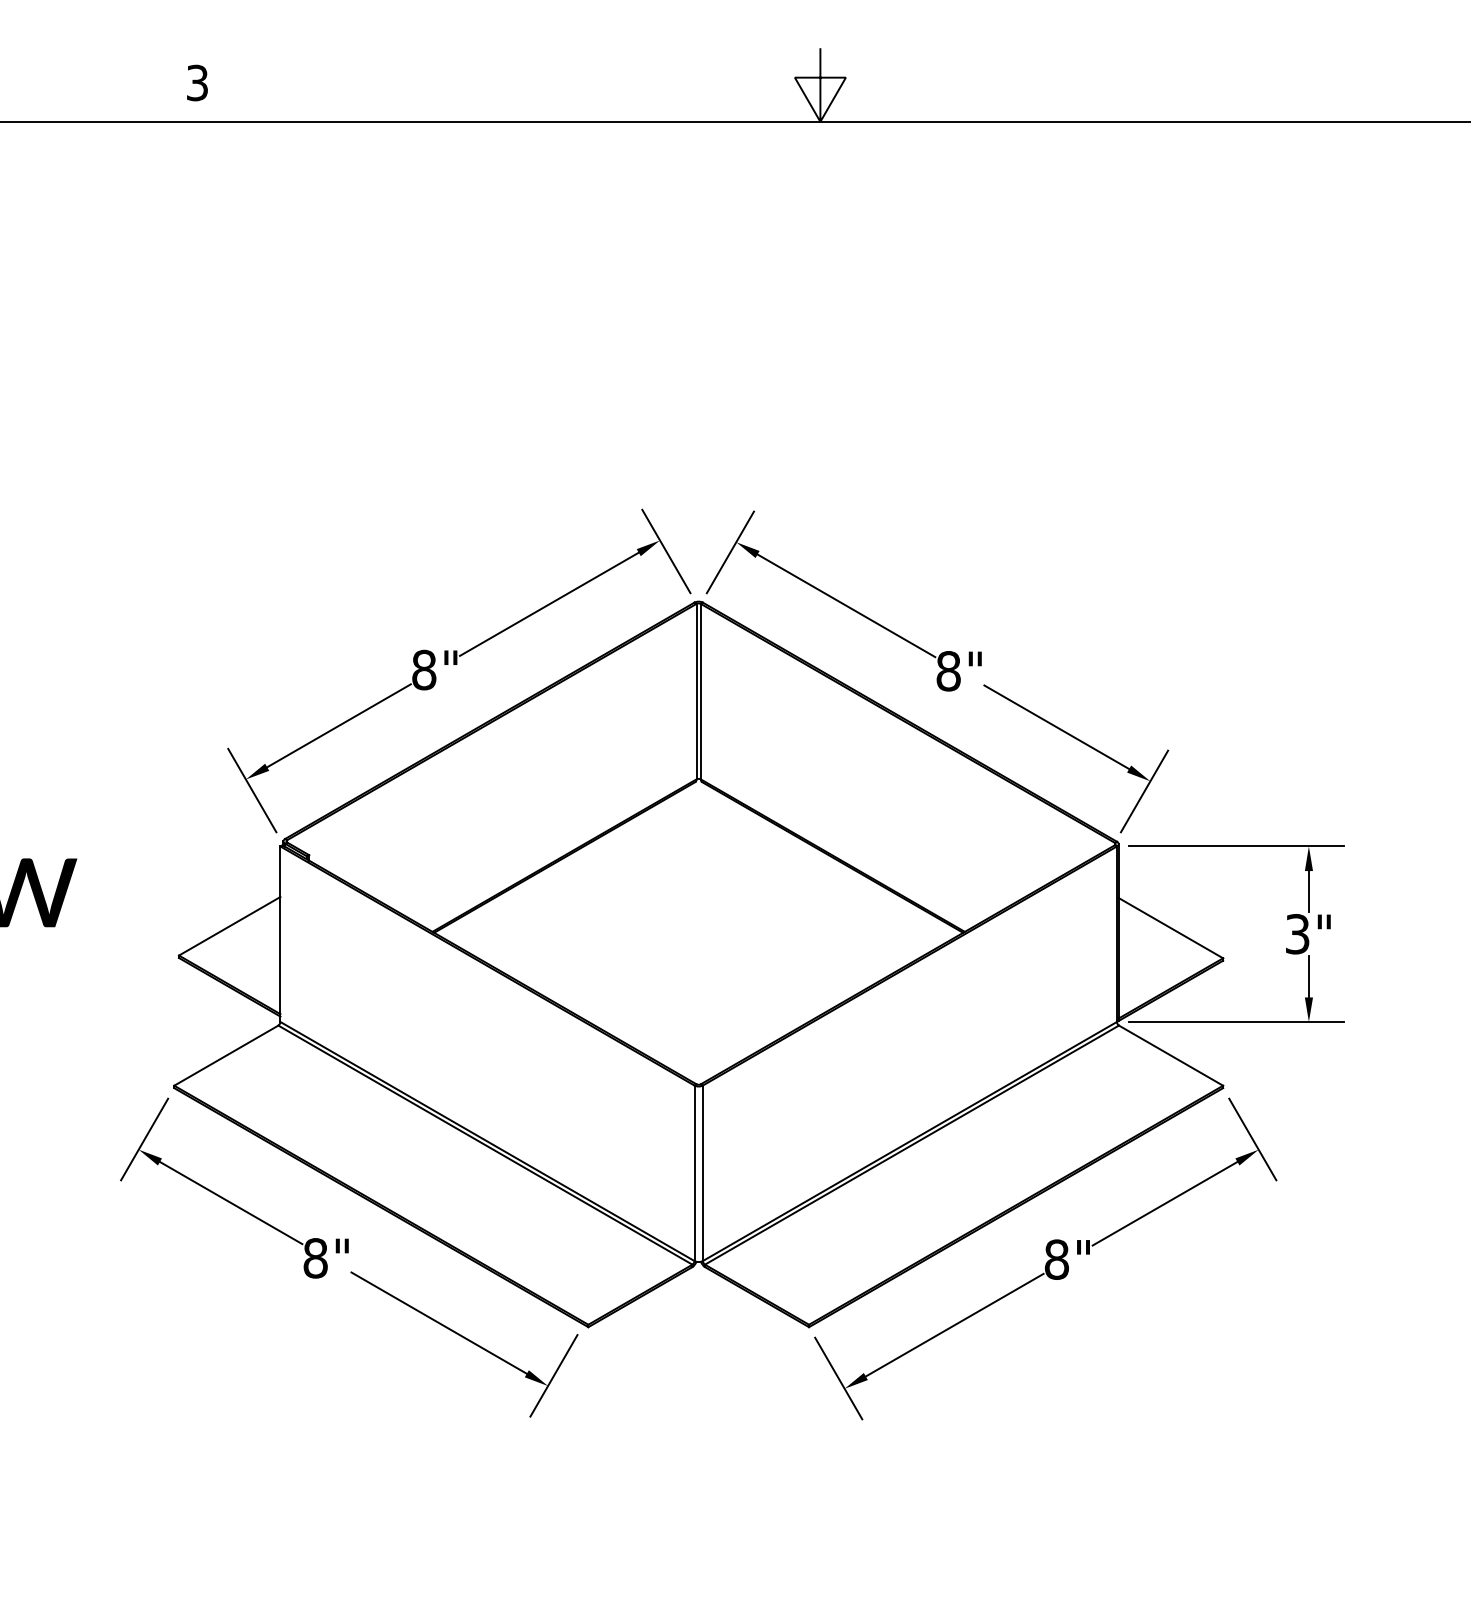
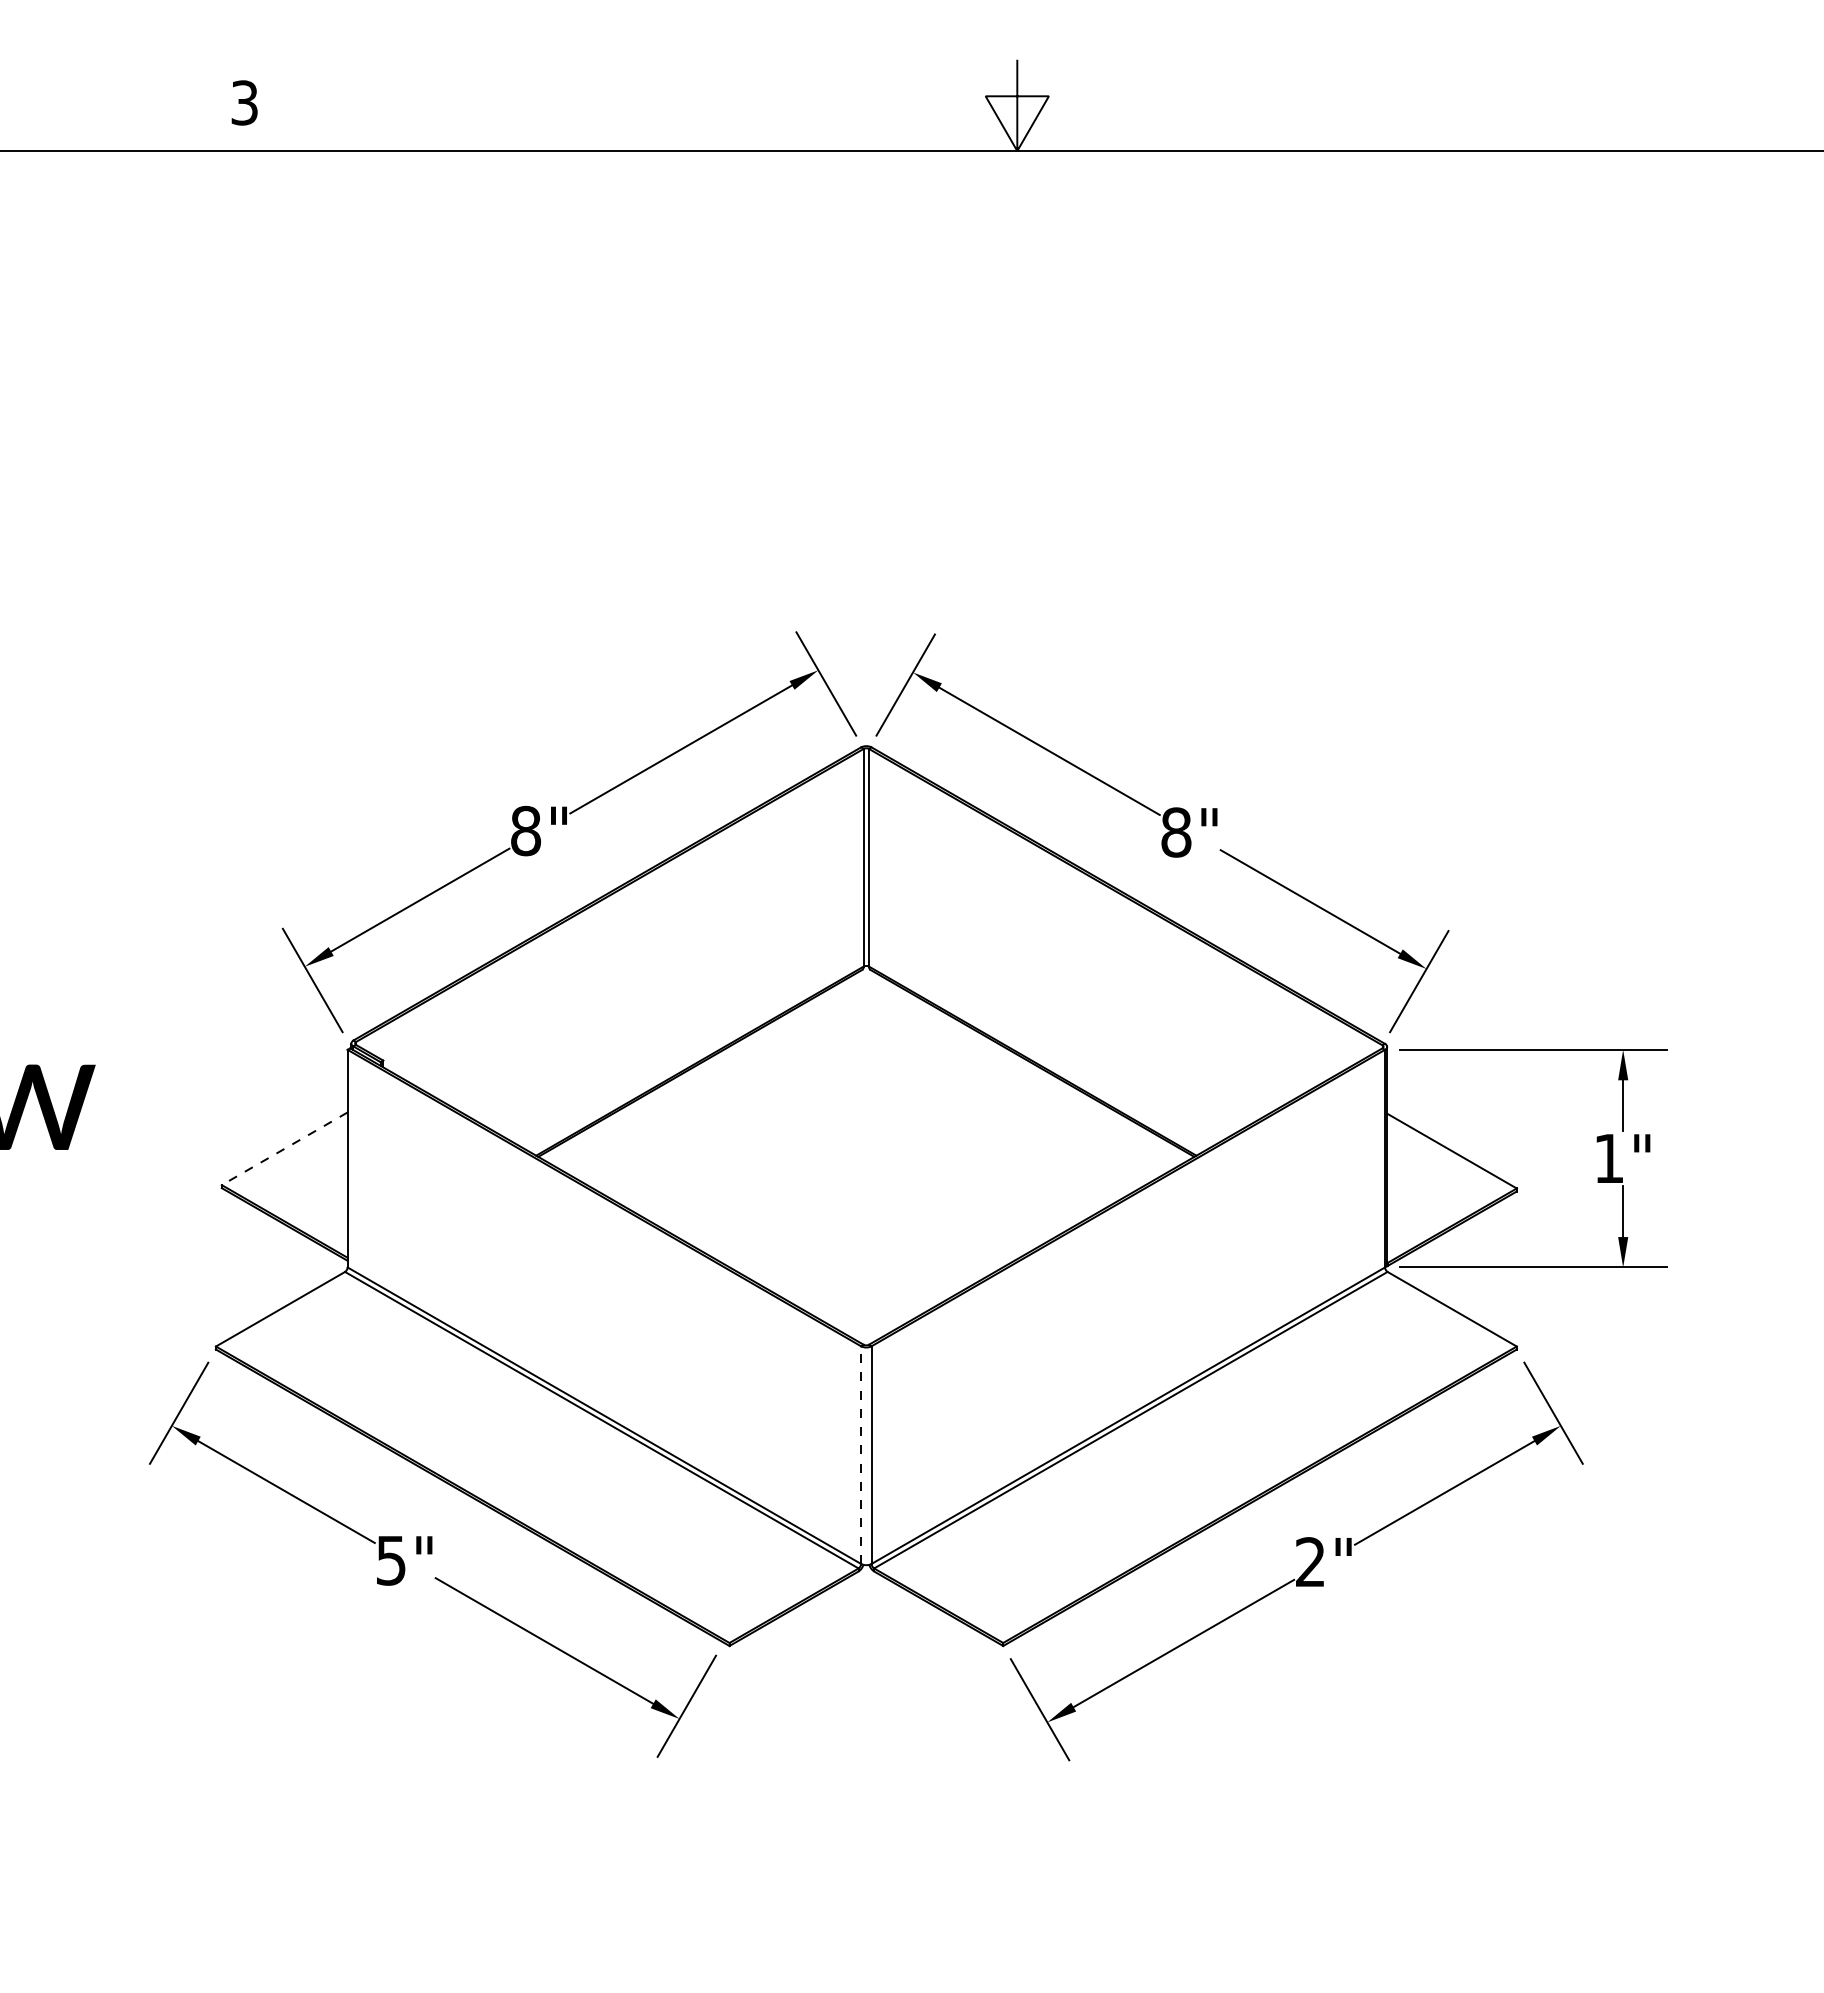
line: (229, 926) -> (284, 1148), solid -> dashed
text: (1297, 934) -> (1608, 1158), 3" -> 1"
line: (694, 1173) -> (861, 1455), solid -> dashed
text: (315, 1258) -> (391, 1560), 8" -> 5"
text: (1056, 1259) -> (1310, 1562), 8" -> 2"

